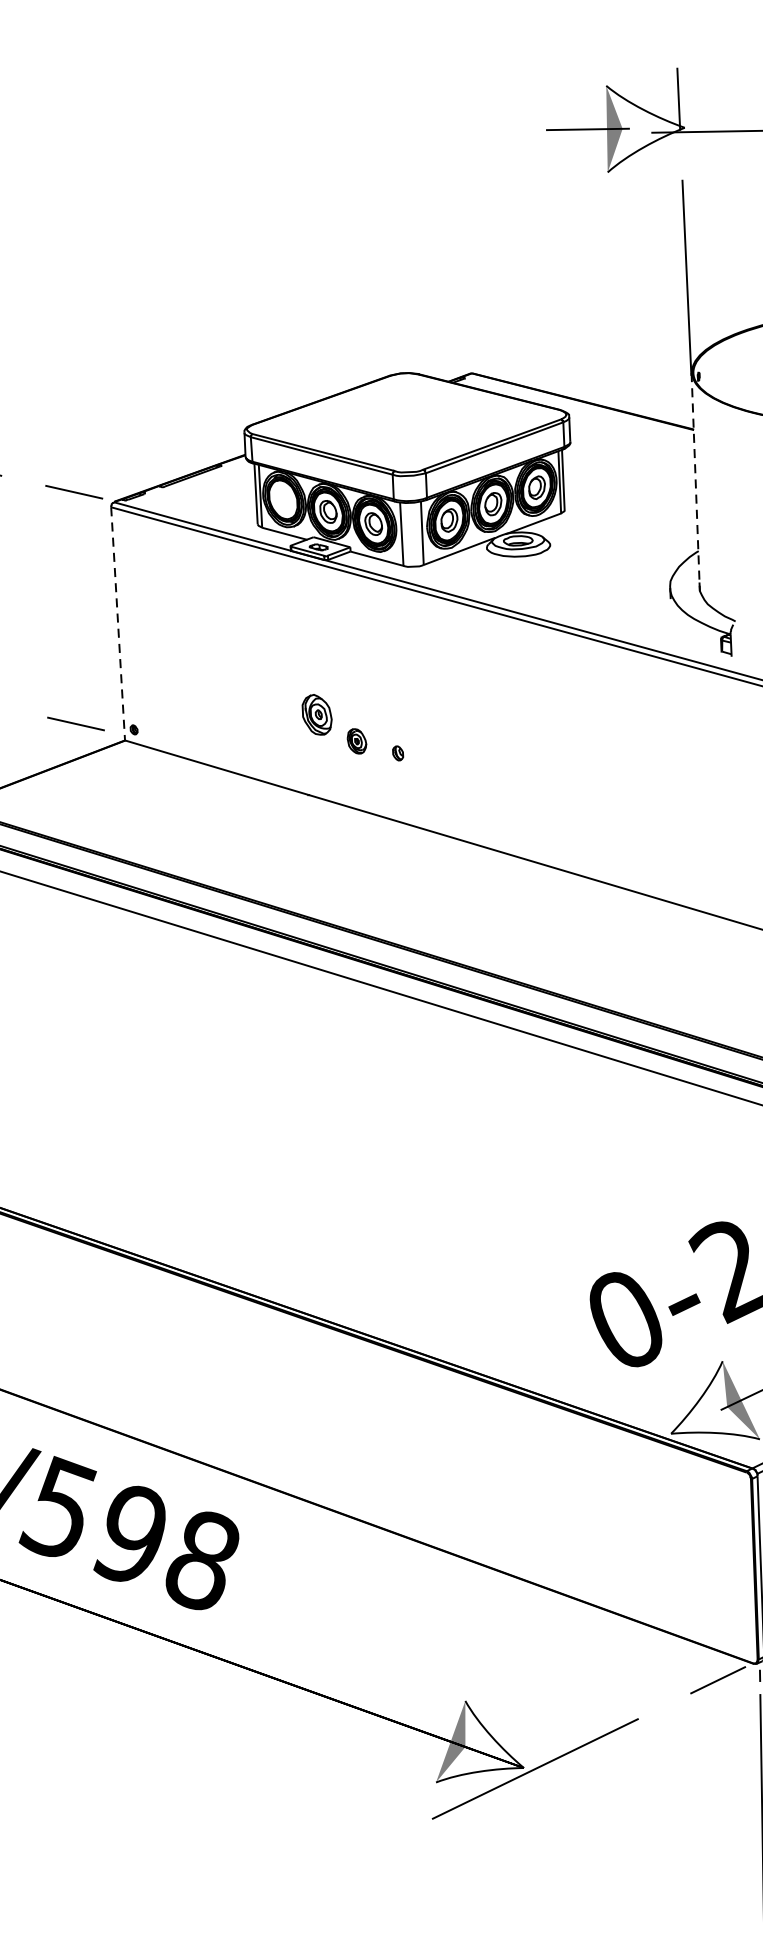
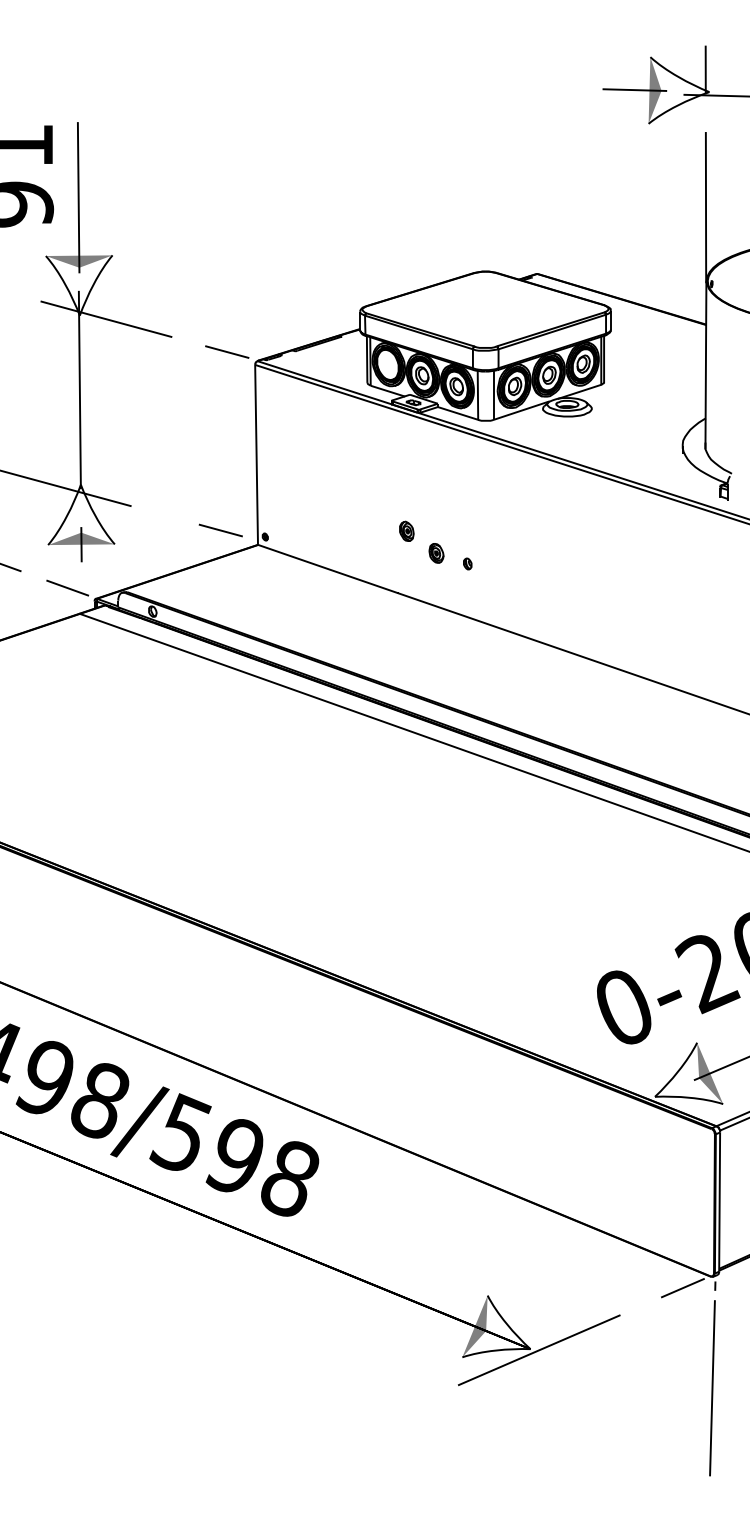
line: (695, 482) -> (705, 365), dashed -> solid
line: (117, 623) -> (256, 454), dashed -> solid
part: (316, 713) -> (406, 530), size x0.62

